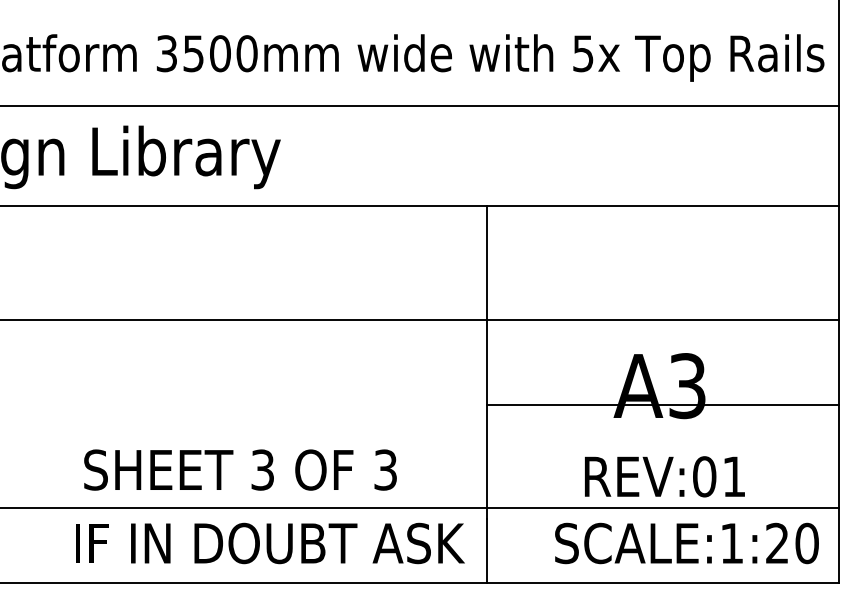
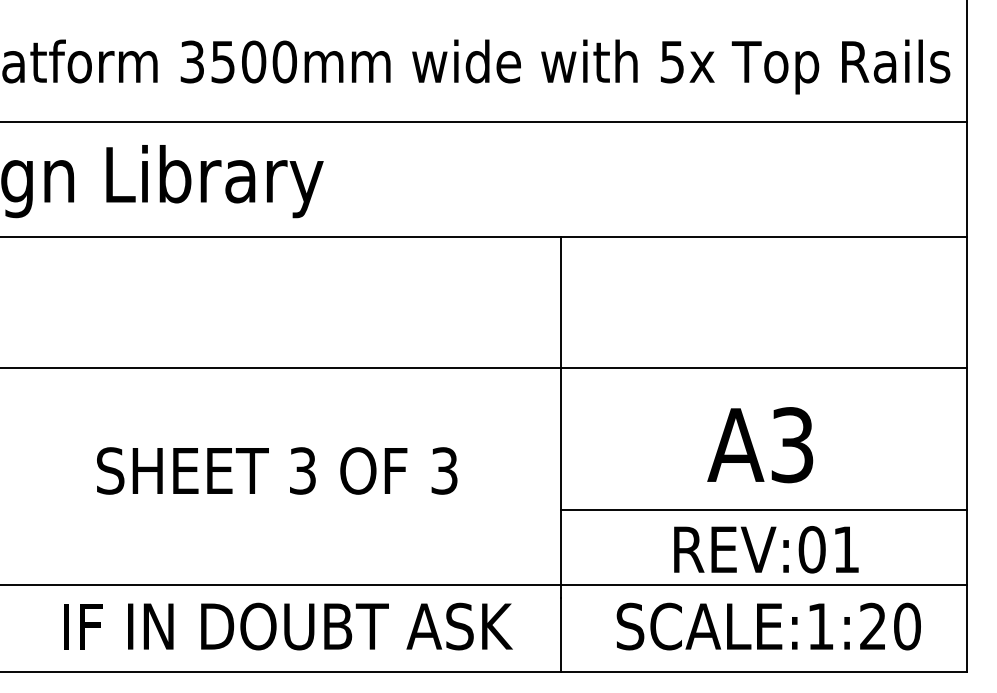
line: (662, 404) -> (763, 509), moved
text: (240, 469) -> (277, 470), moved
text: (270, 543) -> (288, 626), moved
text: (686, 543) -> (768, 626), moved

